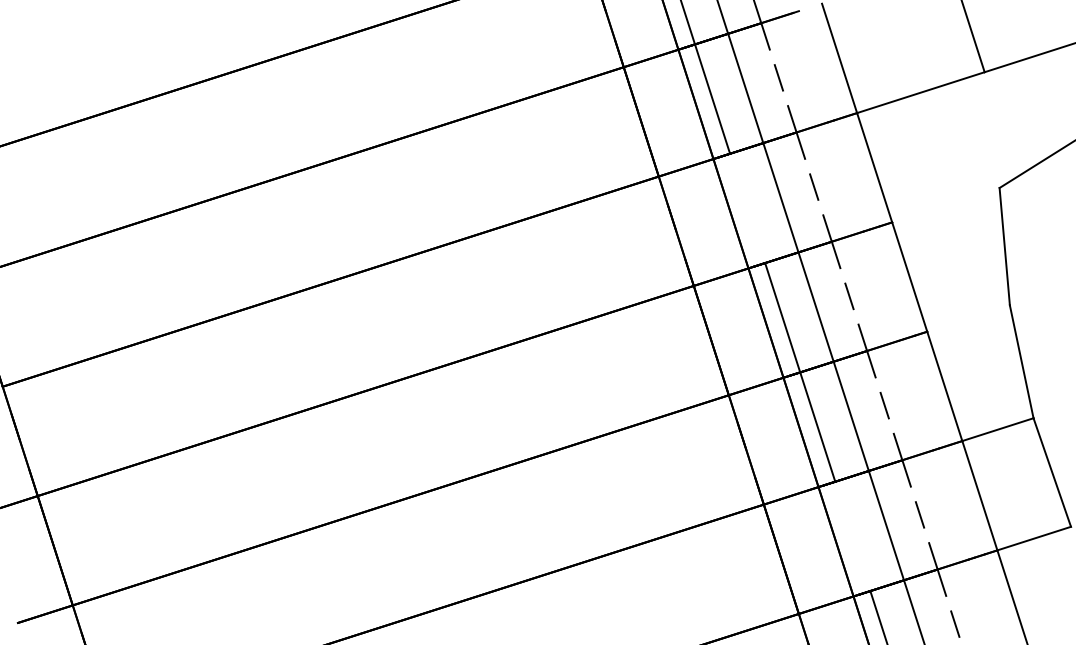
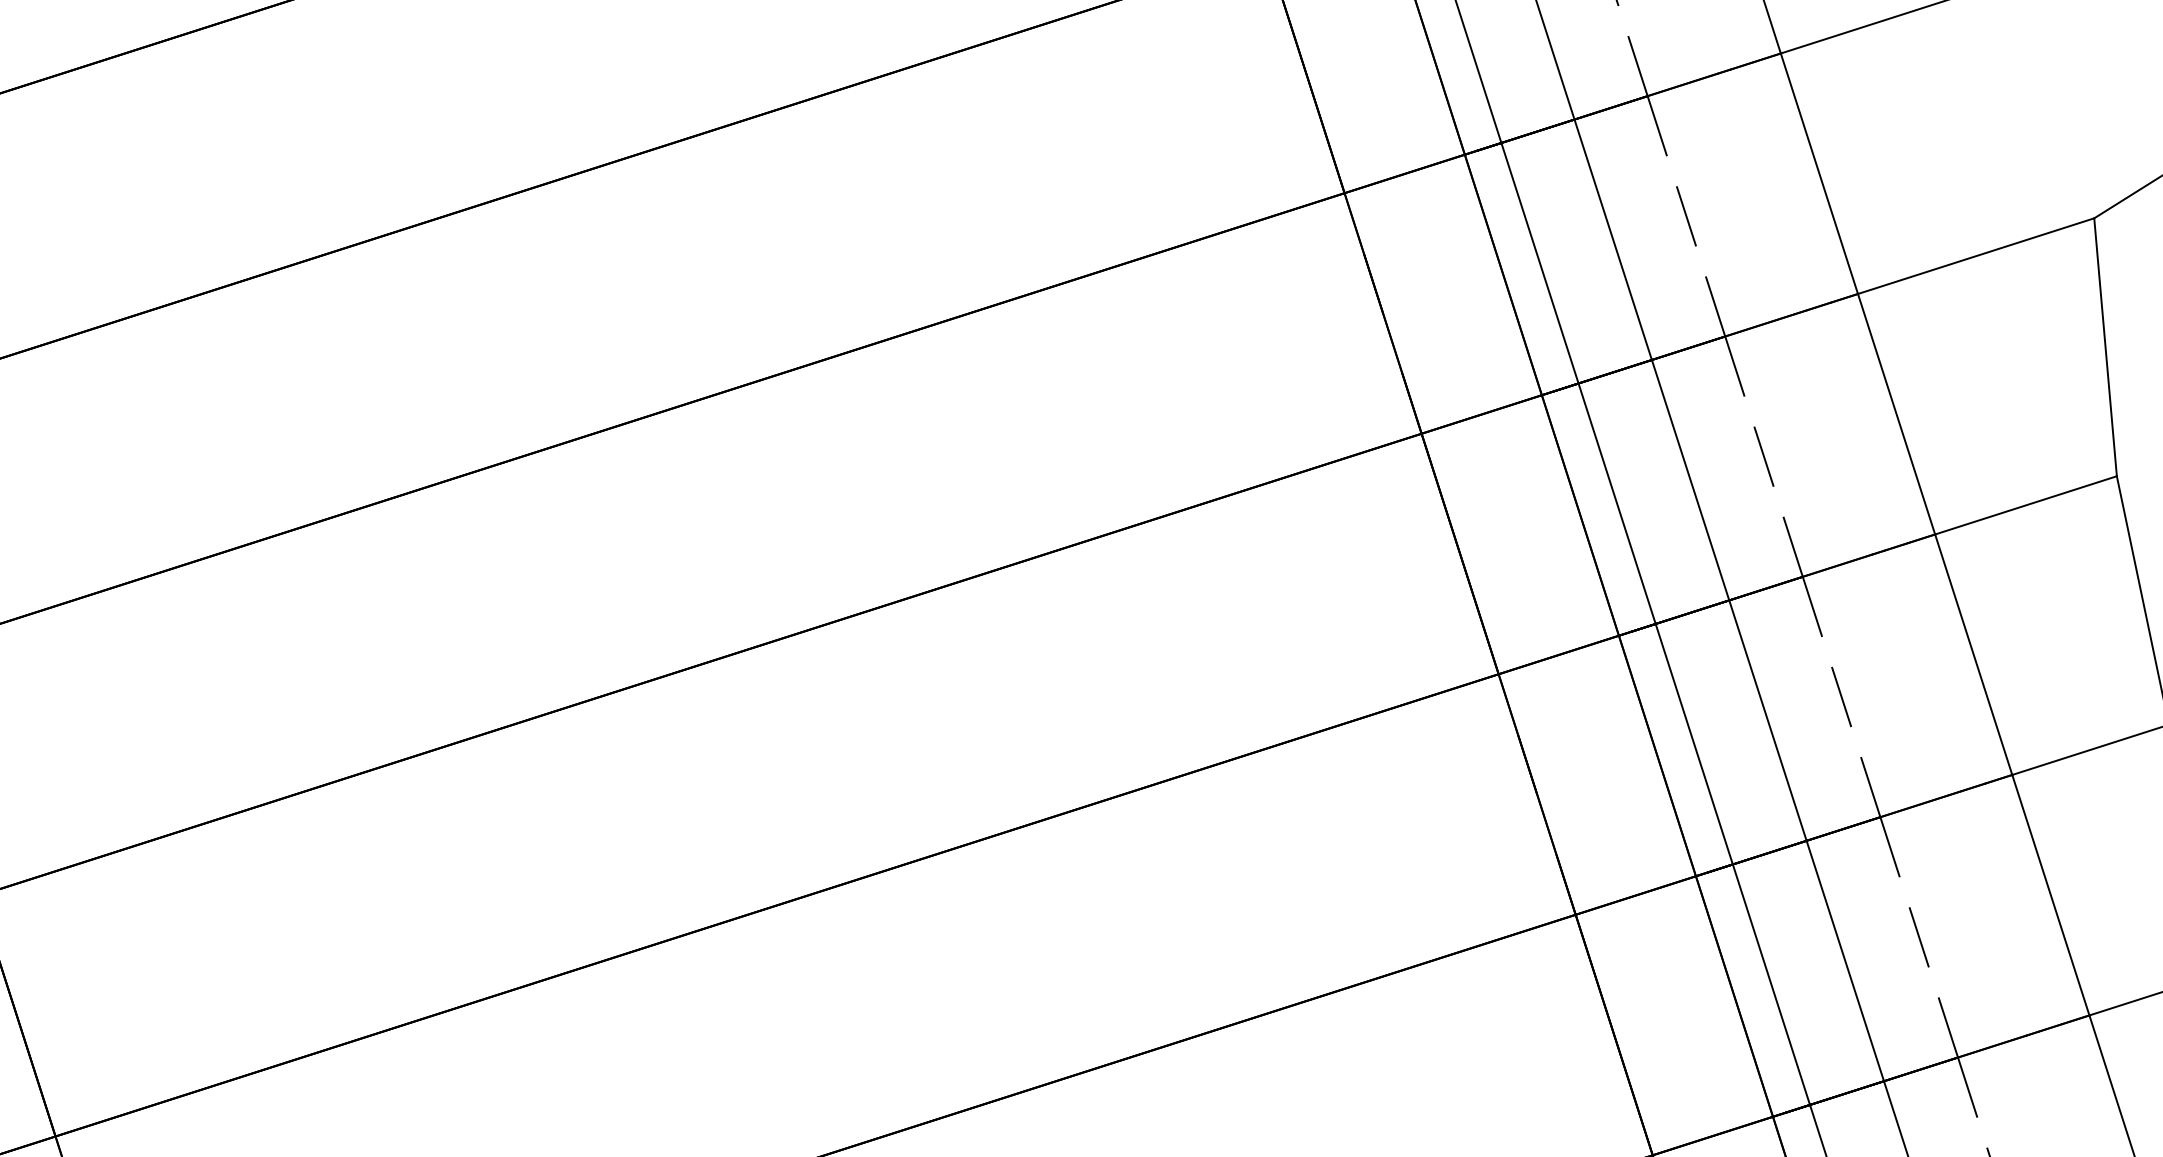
line: (945, 205) -> (1975, 256), added
line: (747, 208) -> (1539, 263), added
line: (968, 318) -> (2025, 505), added
line: (852, 536) -> (1770, 984), added

